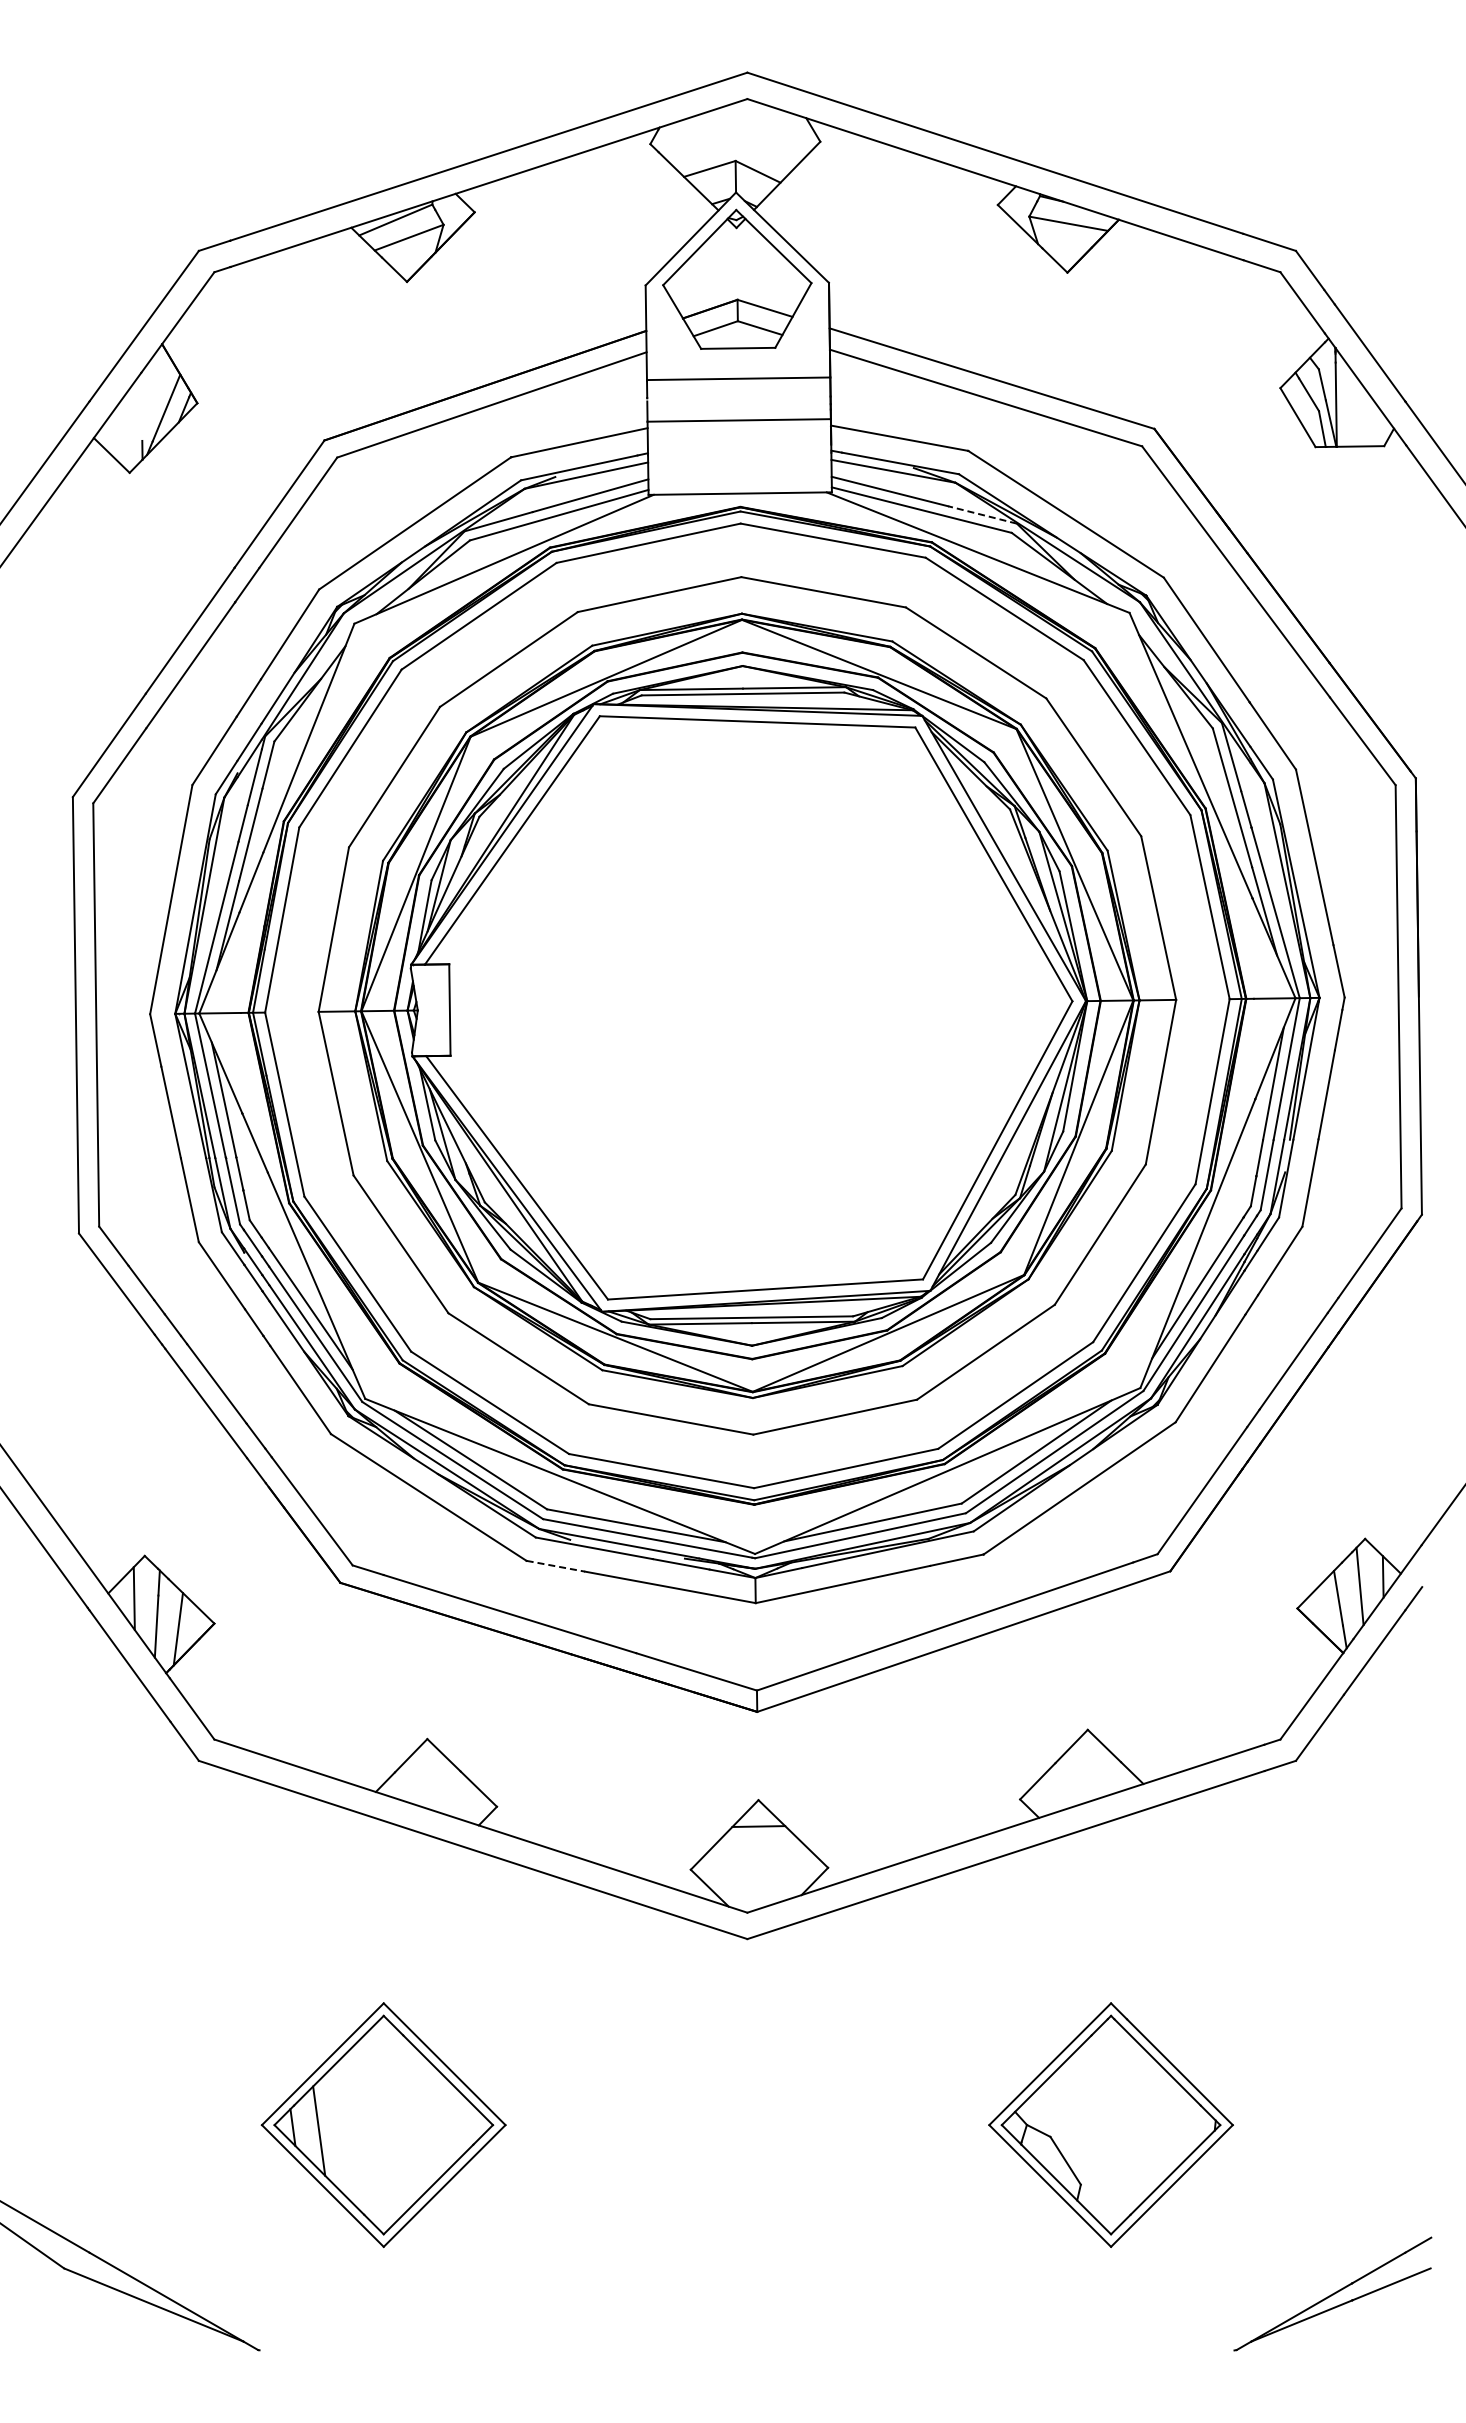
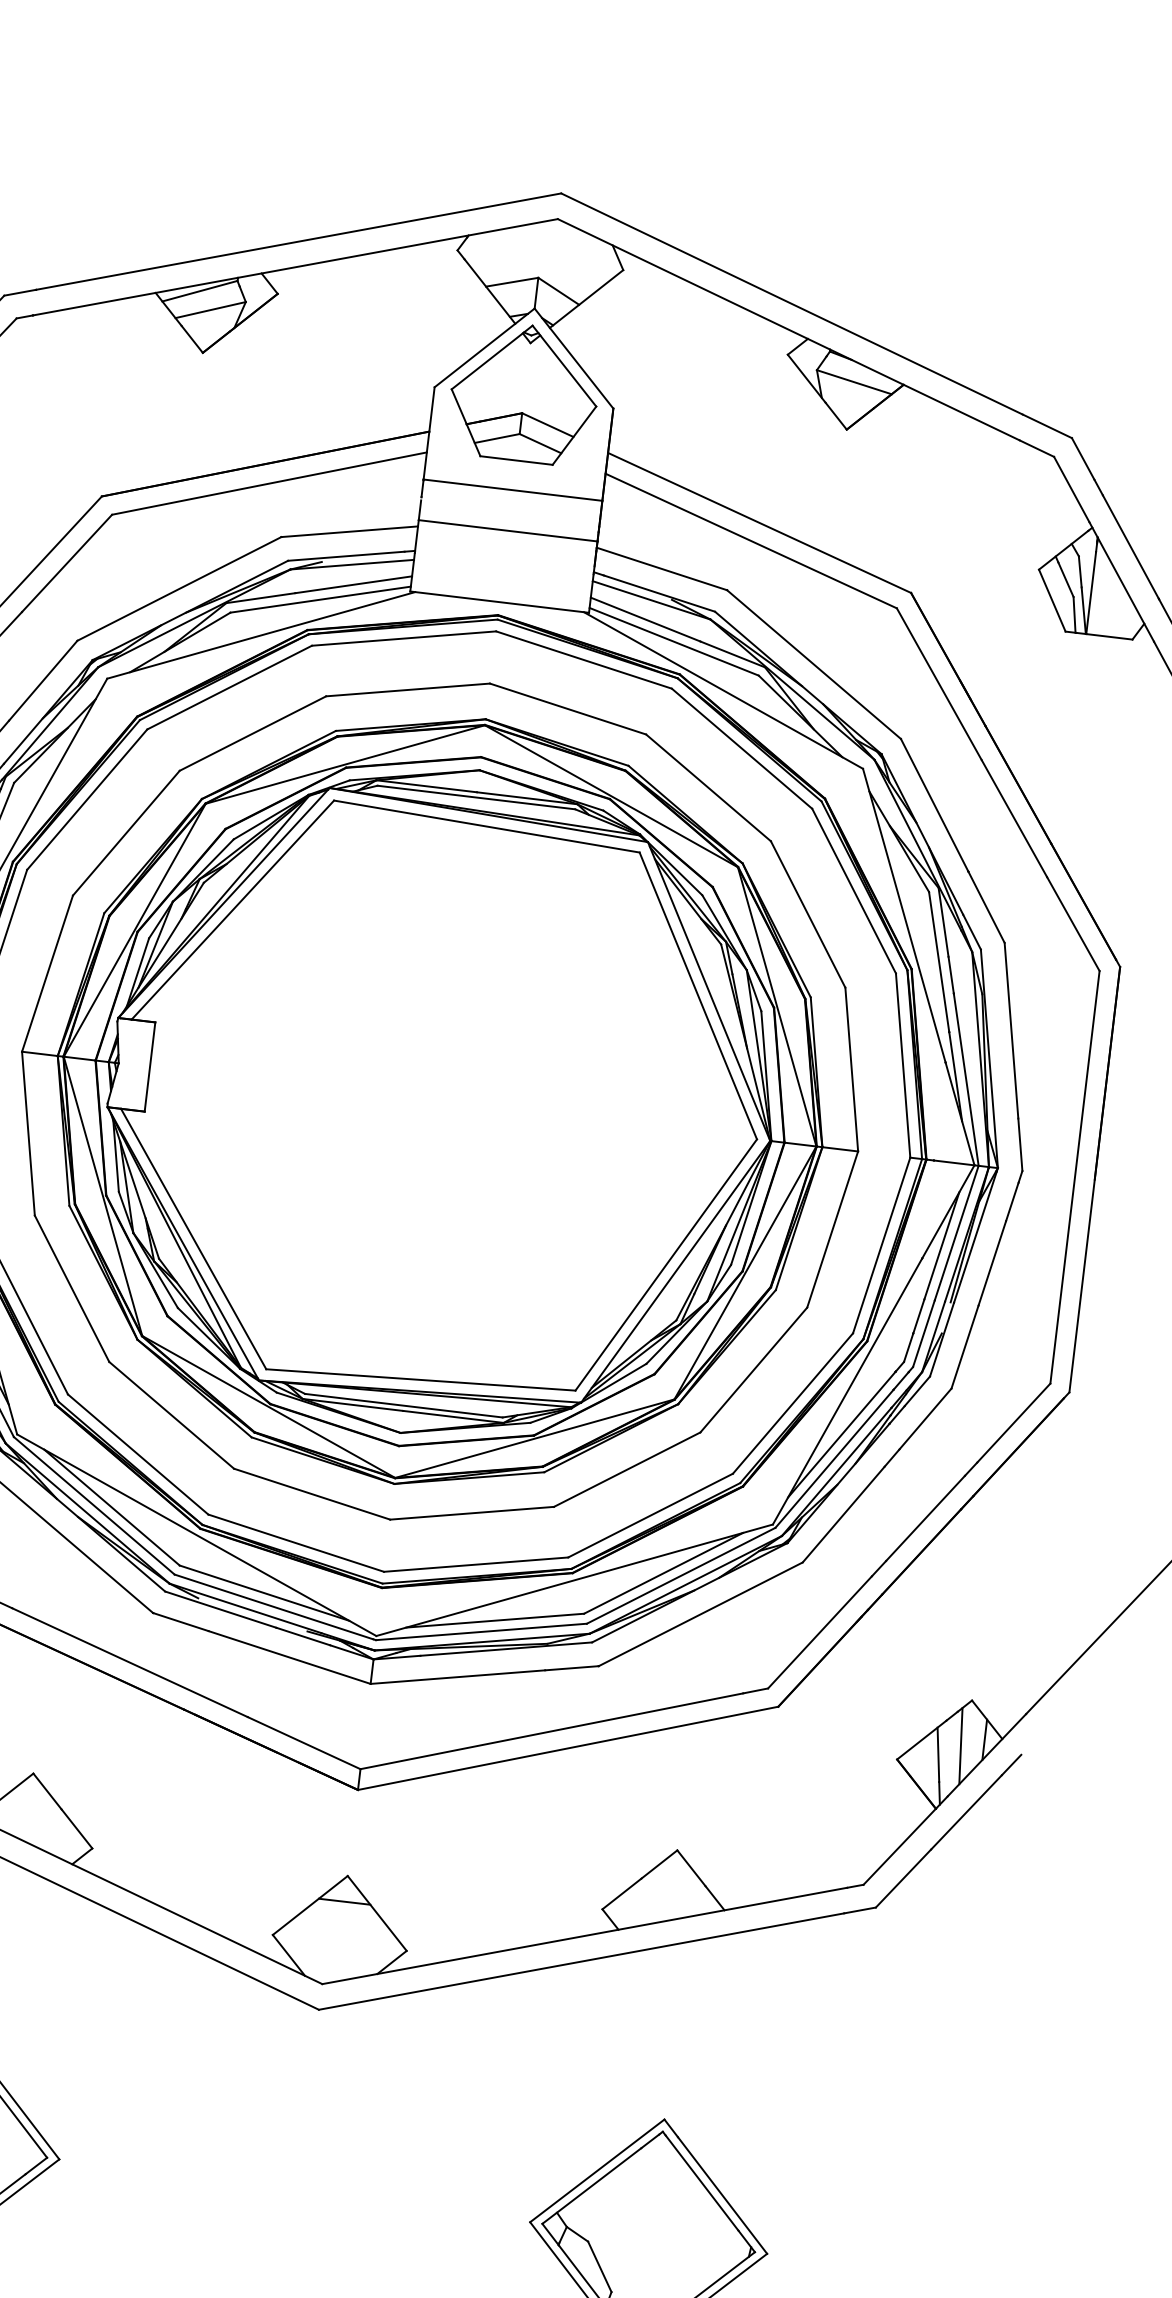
line: (982, 514) -> (732, 653), dashed -> solid
line: (555, 1566) -> (180, 1622), dashed -> solid

